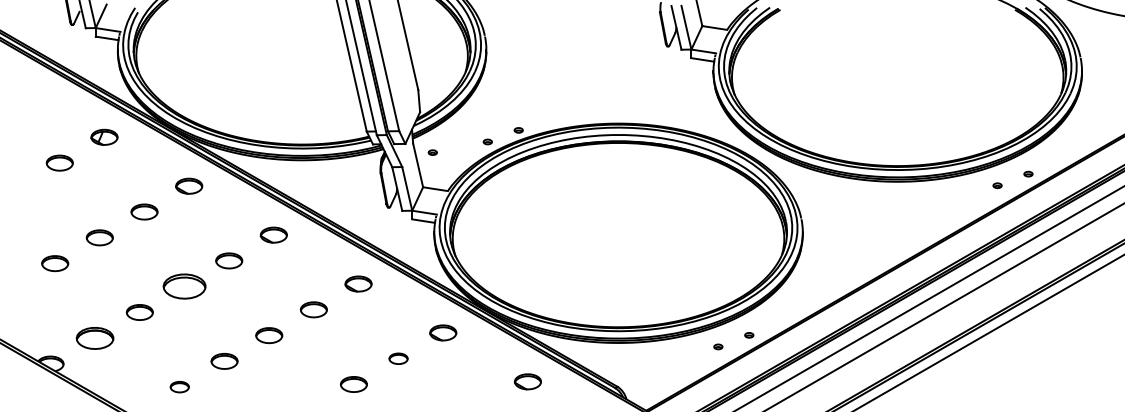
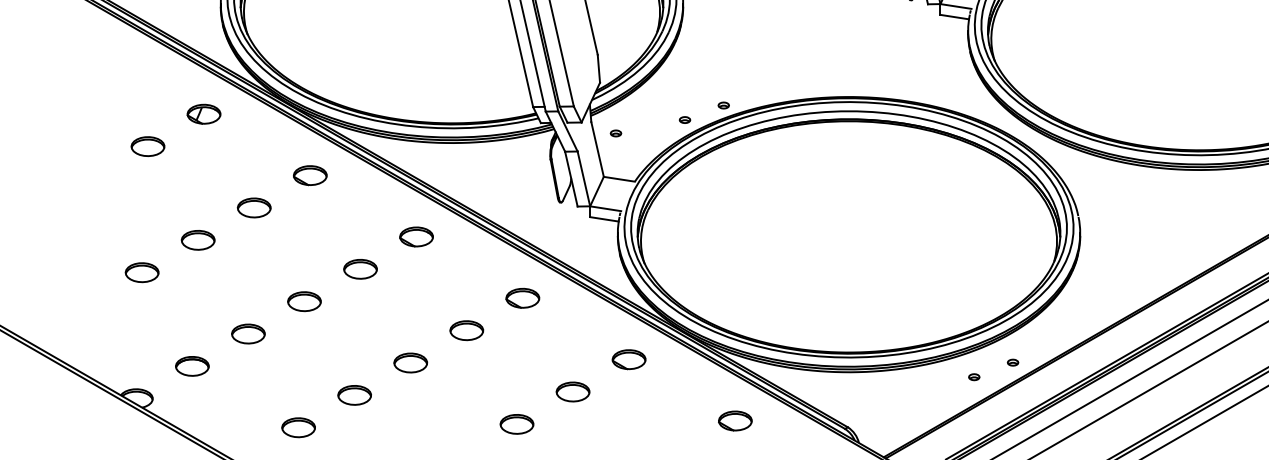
part: (184, 286) -> (304, 301), size x0.62
part: (95, 337) -> (192, 365), size x0.71
part: (398, 358) -> (572, 391), size x1.43
part: (179, 386) -> (298, 426), size x1.43

